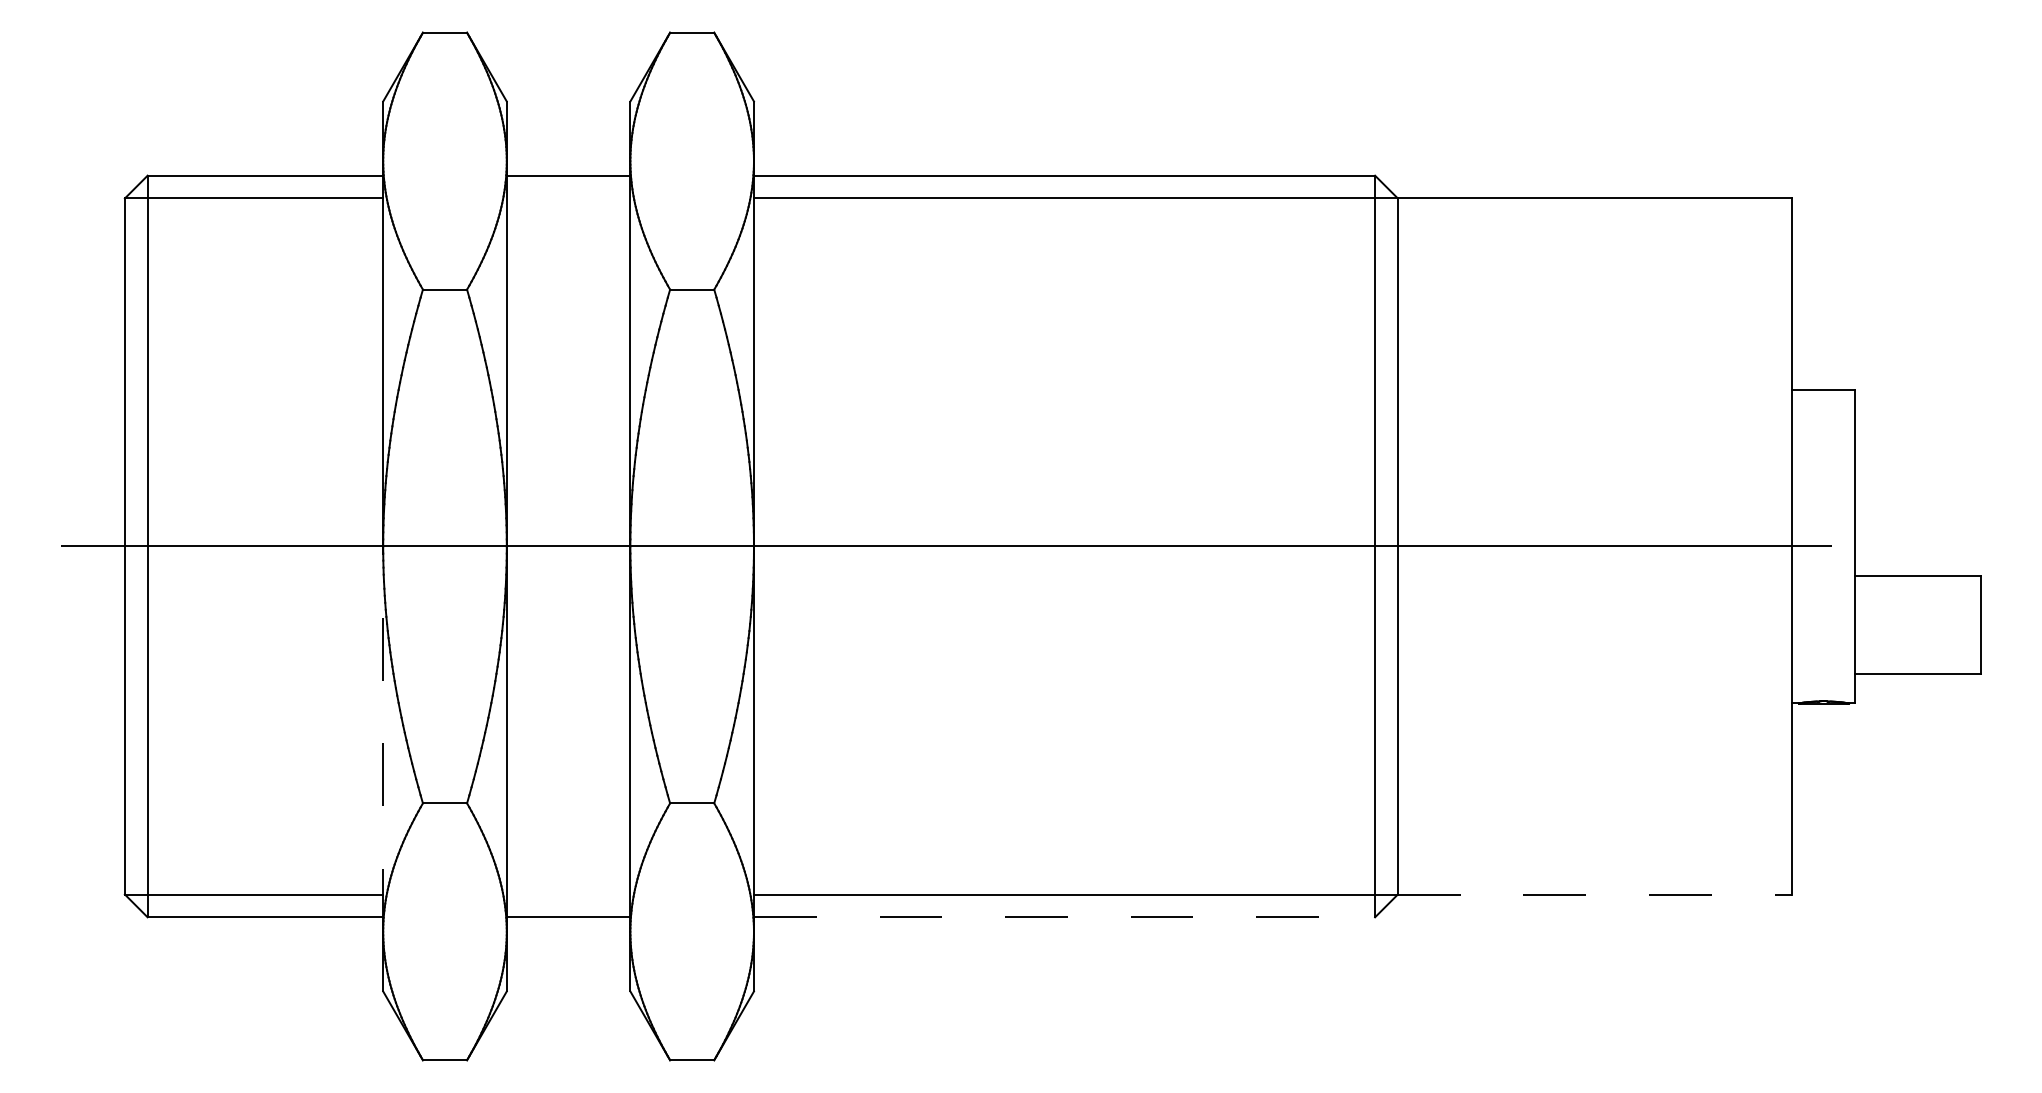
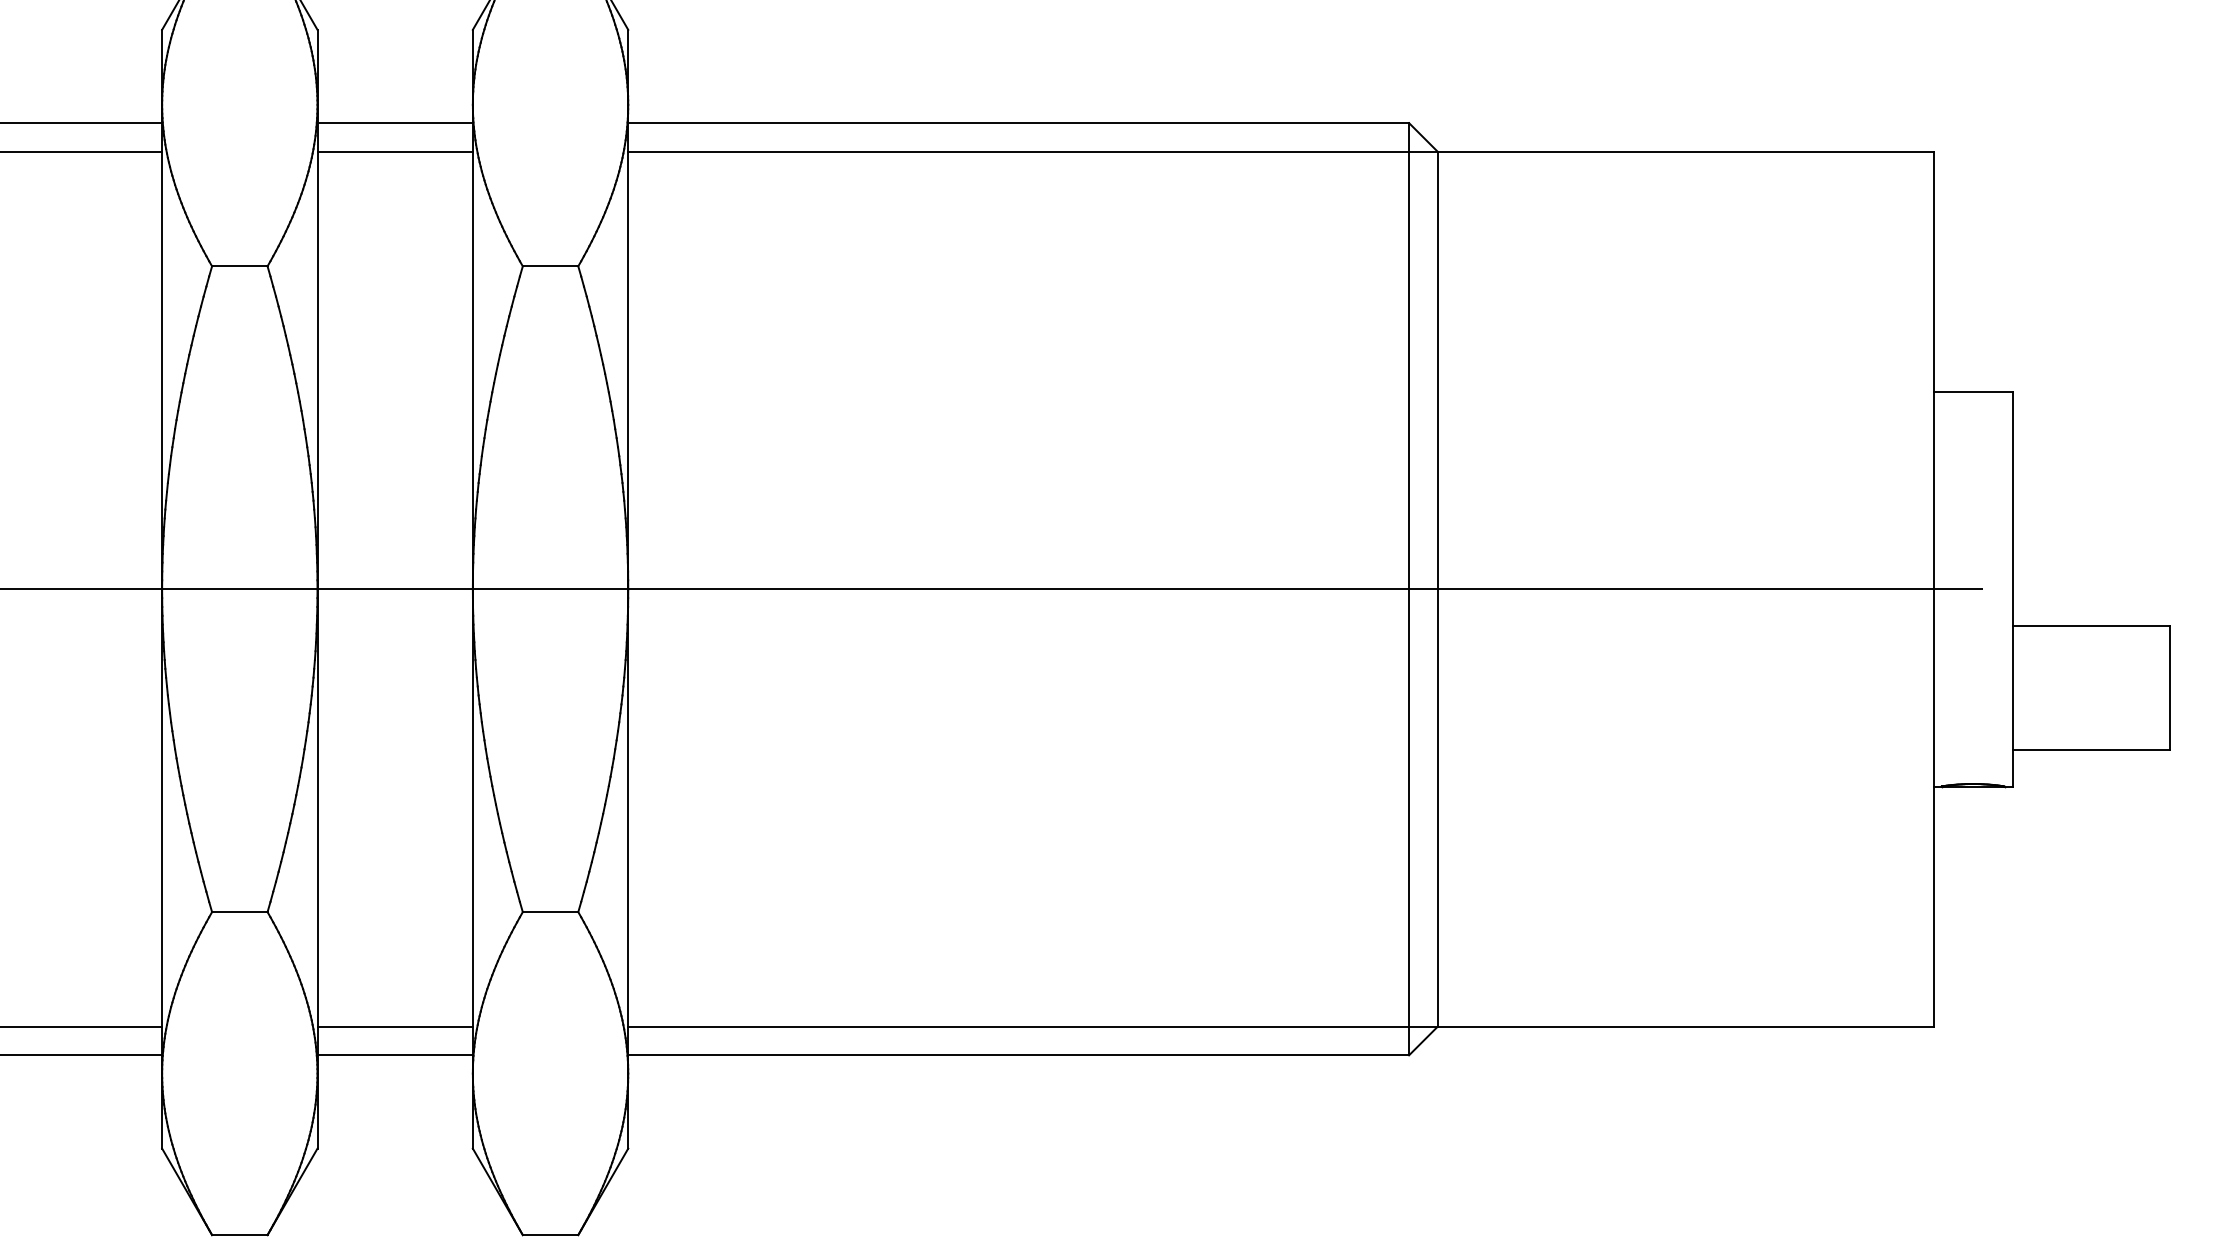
line: (568, 198) -> (395, 151), added
line: (383, 739) -> (162, 831), dashed -> solid
line: (568, 894) -> (395, 1026), added
line: (1595, 894) -> (1686, 1026), dashed -> solid
line: (1064, 917) -> (1018, 1055), dashed -> solid

